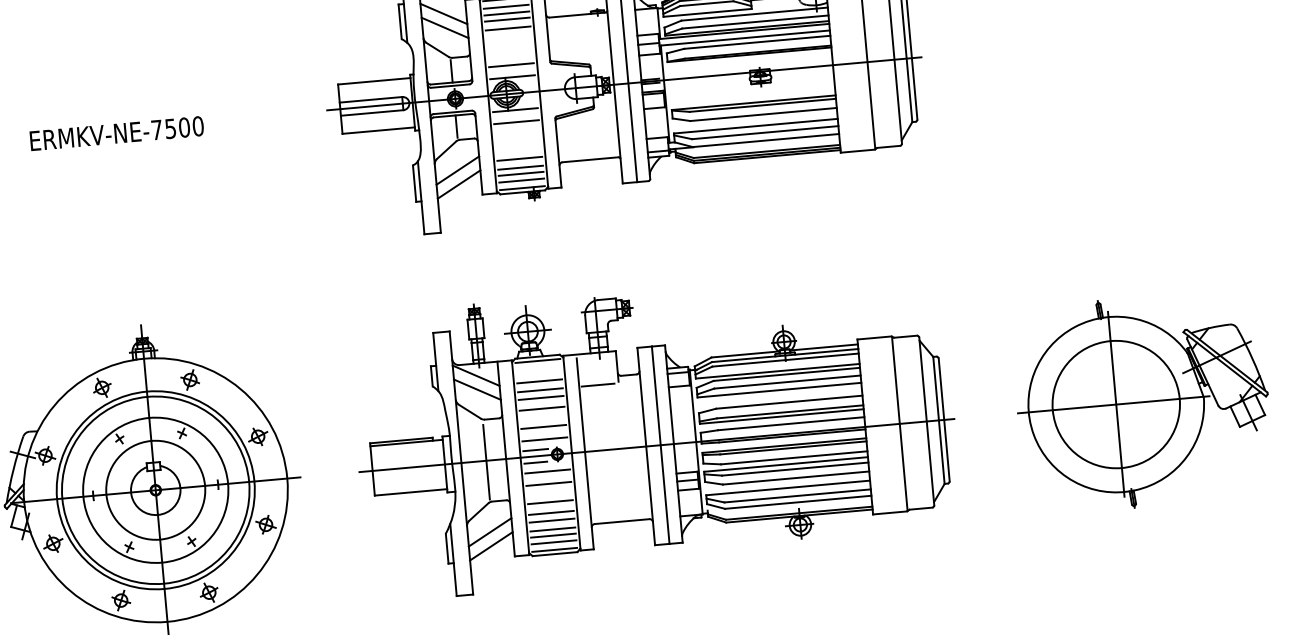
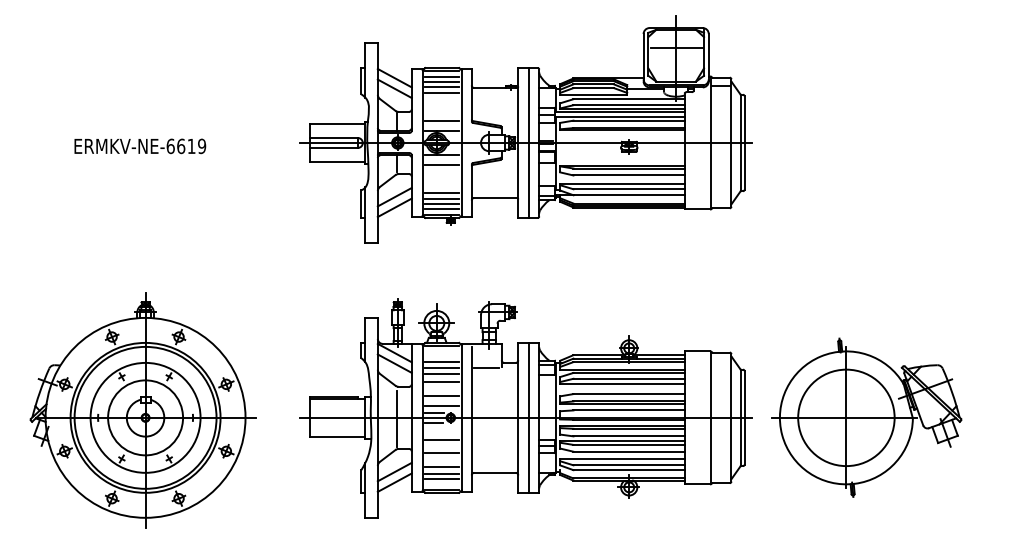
text: (177, 128) -> (186, 146), ERMKV-NE-7500 -> ERMKV-NE-6619
part: (1142, 401) -> (866, 417), moved
line: (548, 472) -> (442, 430), removed
line: (551, 512) -> (442, 461), removed
line: (554, 541) -> (442, 483), removed

